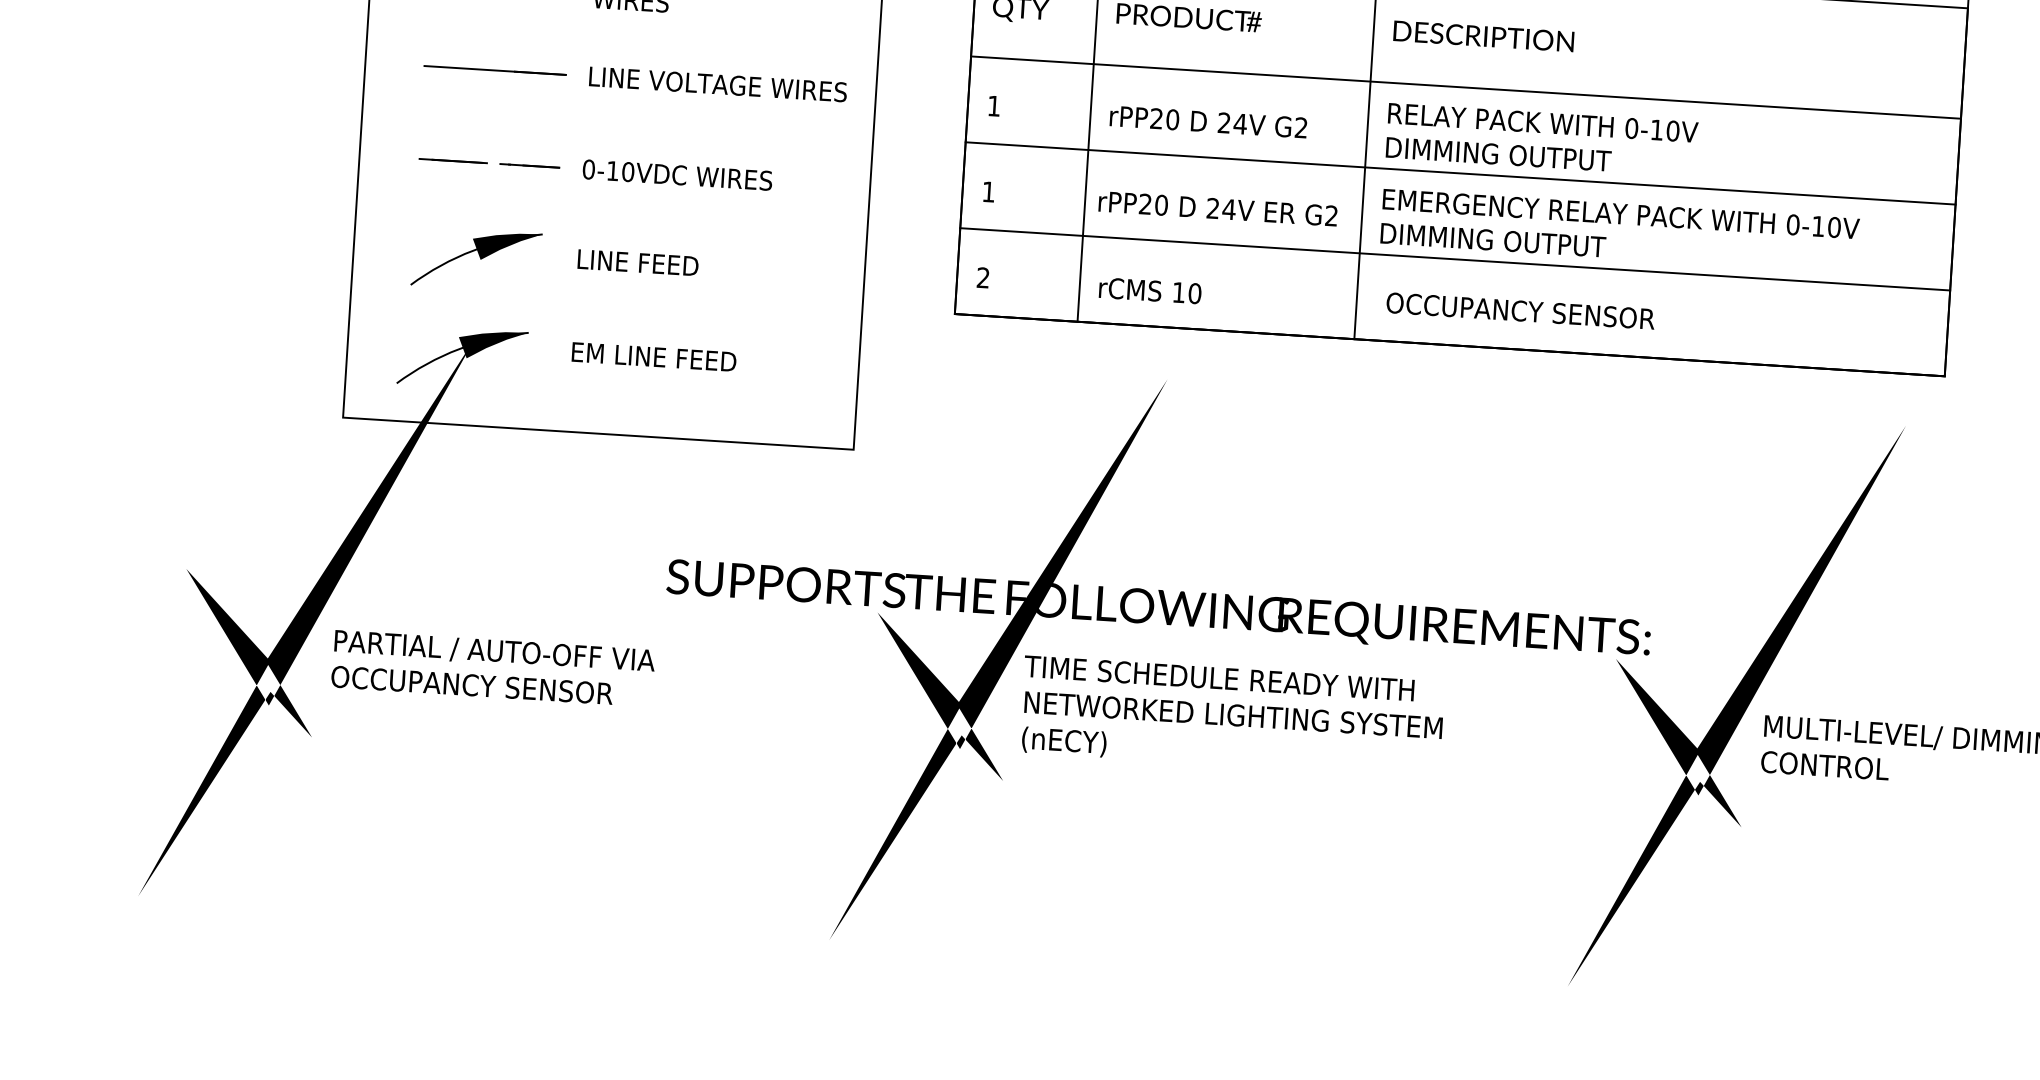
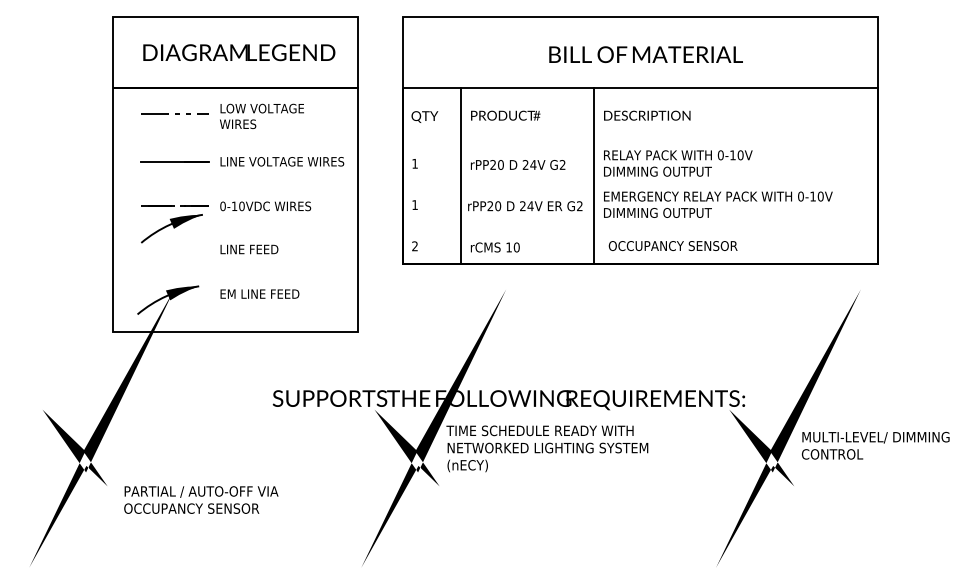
line: (1466, 87) -> (640, 140), removed
line: (1461, 172) -> (640, 181), removed
part: (475, 258) -> (171, 228), moved
line: (1455, 259) -> (640, 223), removed
text: (493, 667) -> (201, 499), moved

